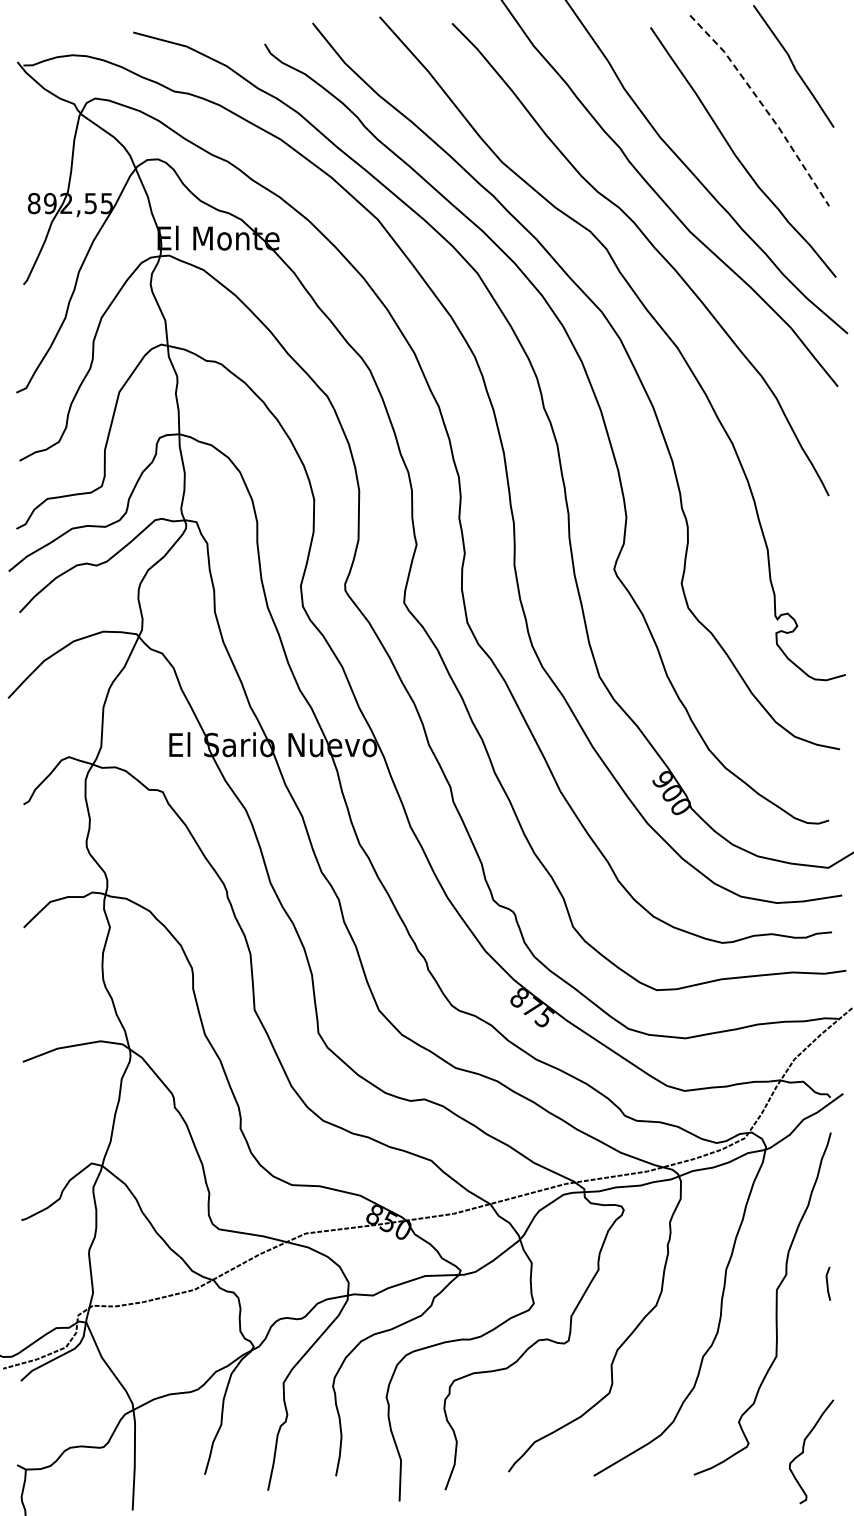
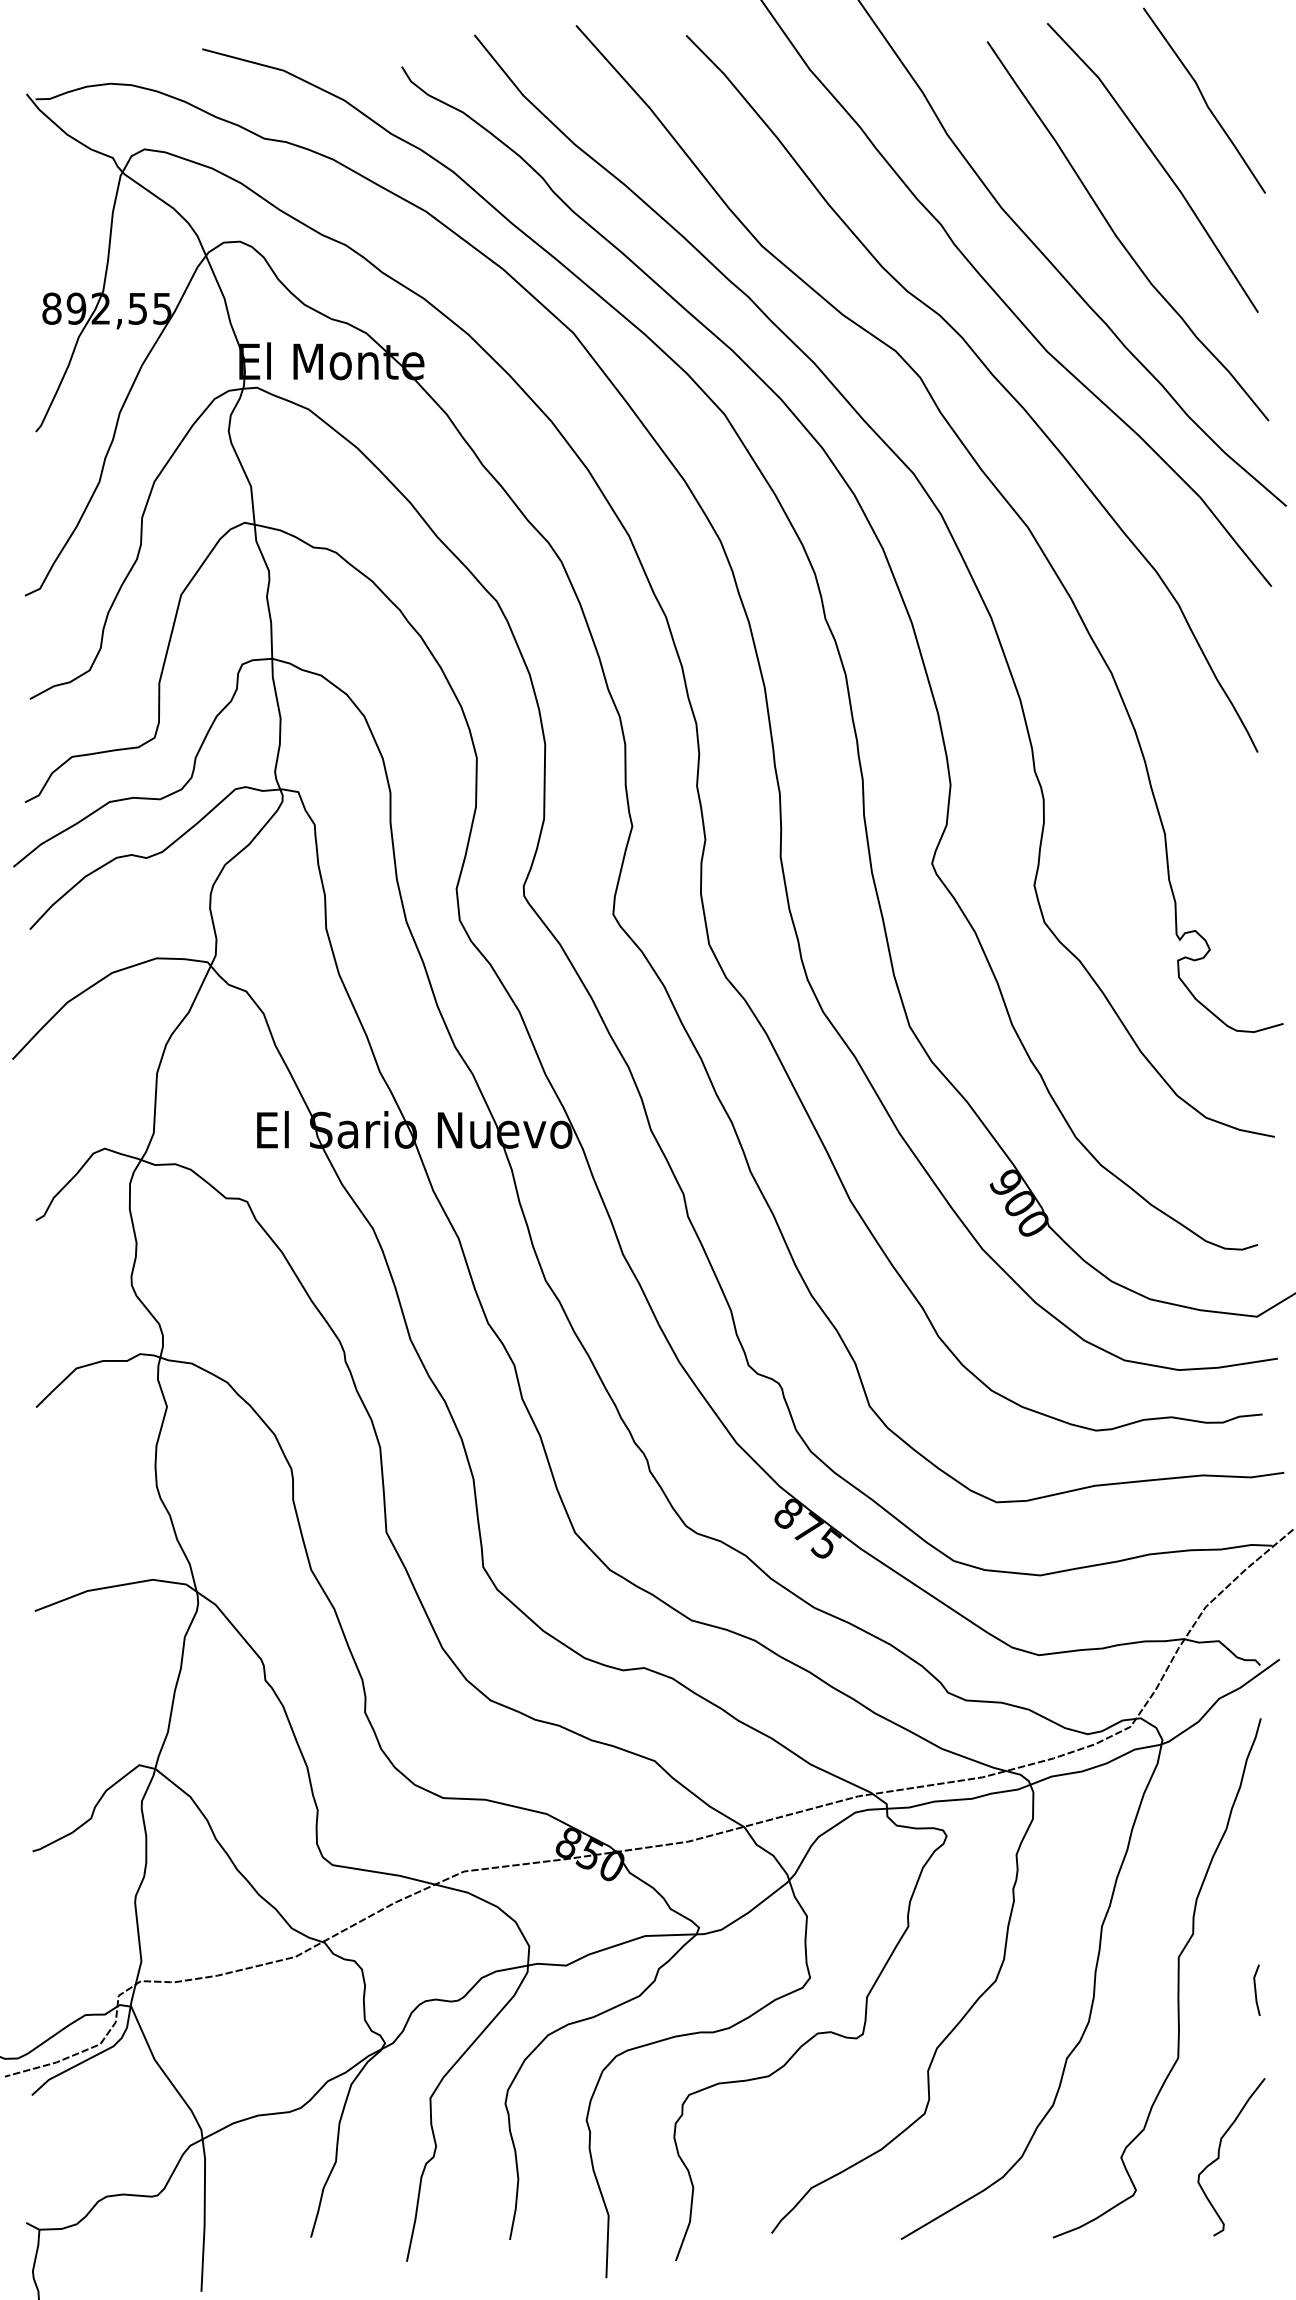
line: (764, 107) -> (1160, 162), dashed -> solid
line: (827, 1283) -> (1255, 1989), moved
curve: (804, 1449) -> (1220, 2153), moved

